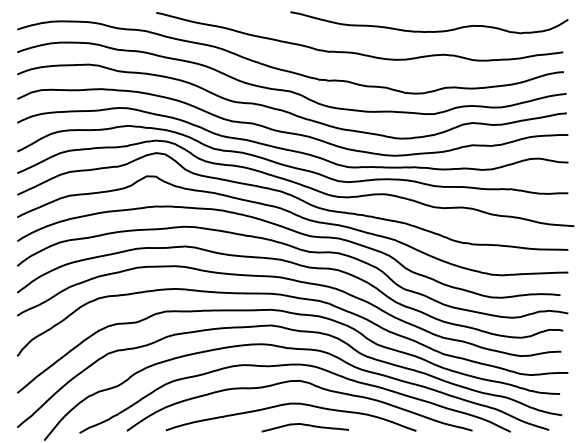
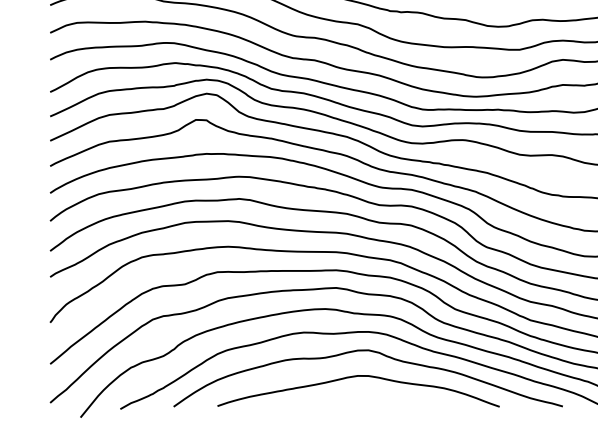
curve: (304, 425) -> (373, 400), removed

